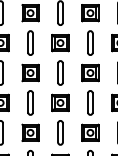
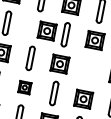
part: (30, 72) -> (47, 30), moved
part: (90, 102) -> (89, 69), removed
part: (30, 132) -> (24, 87), size x0.7

